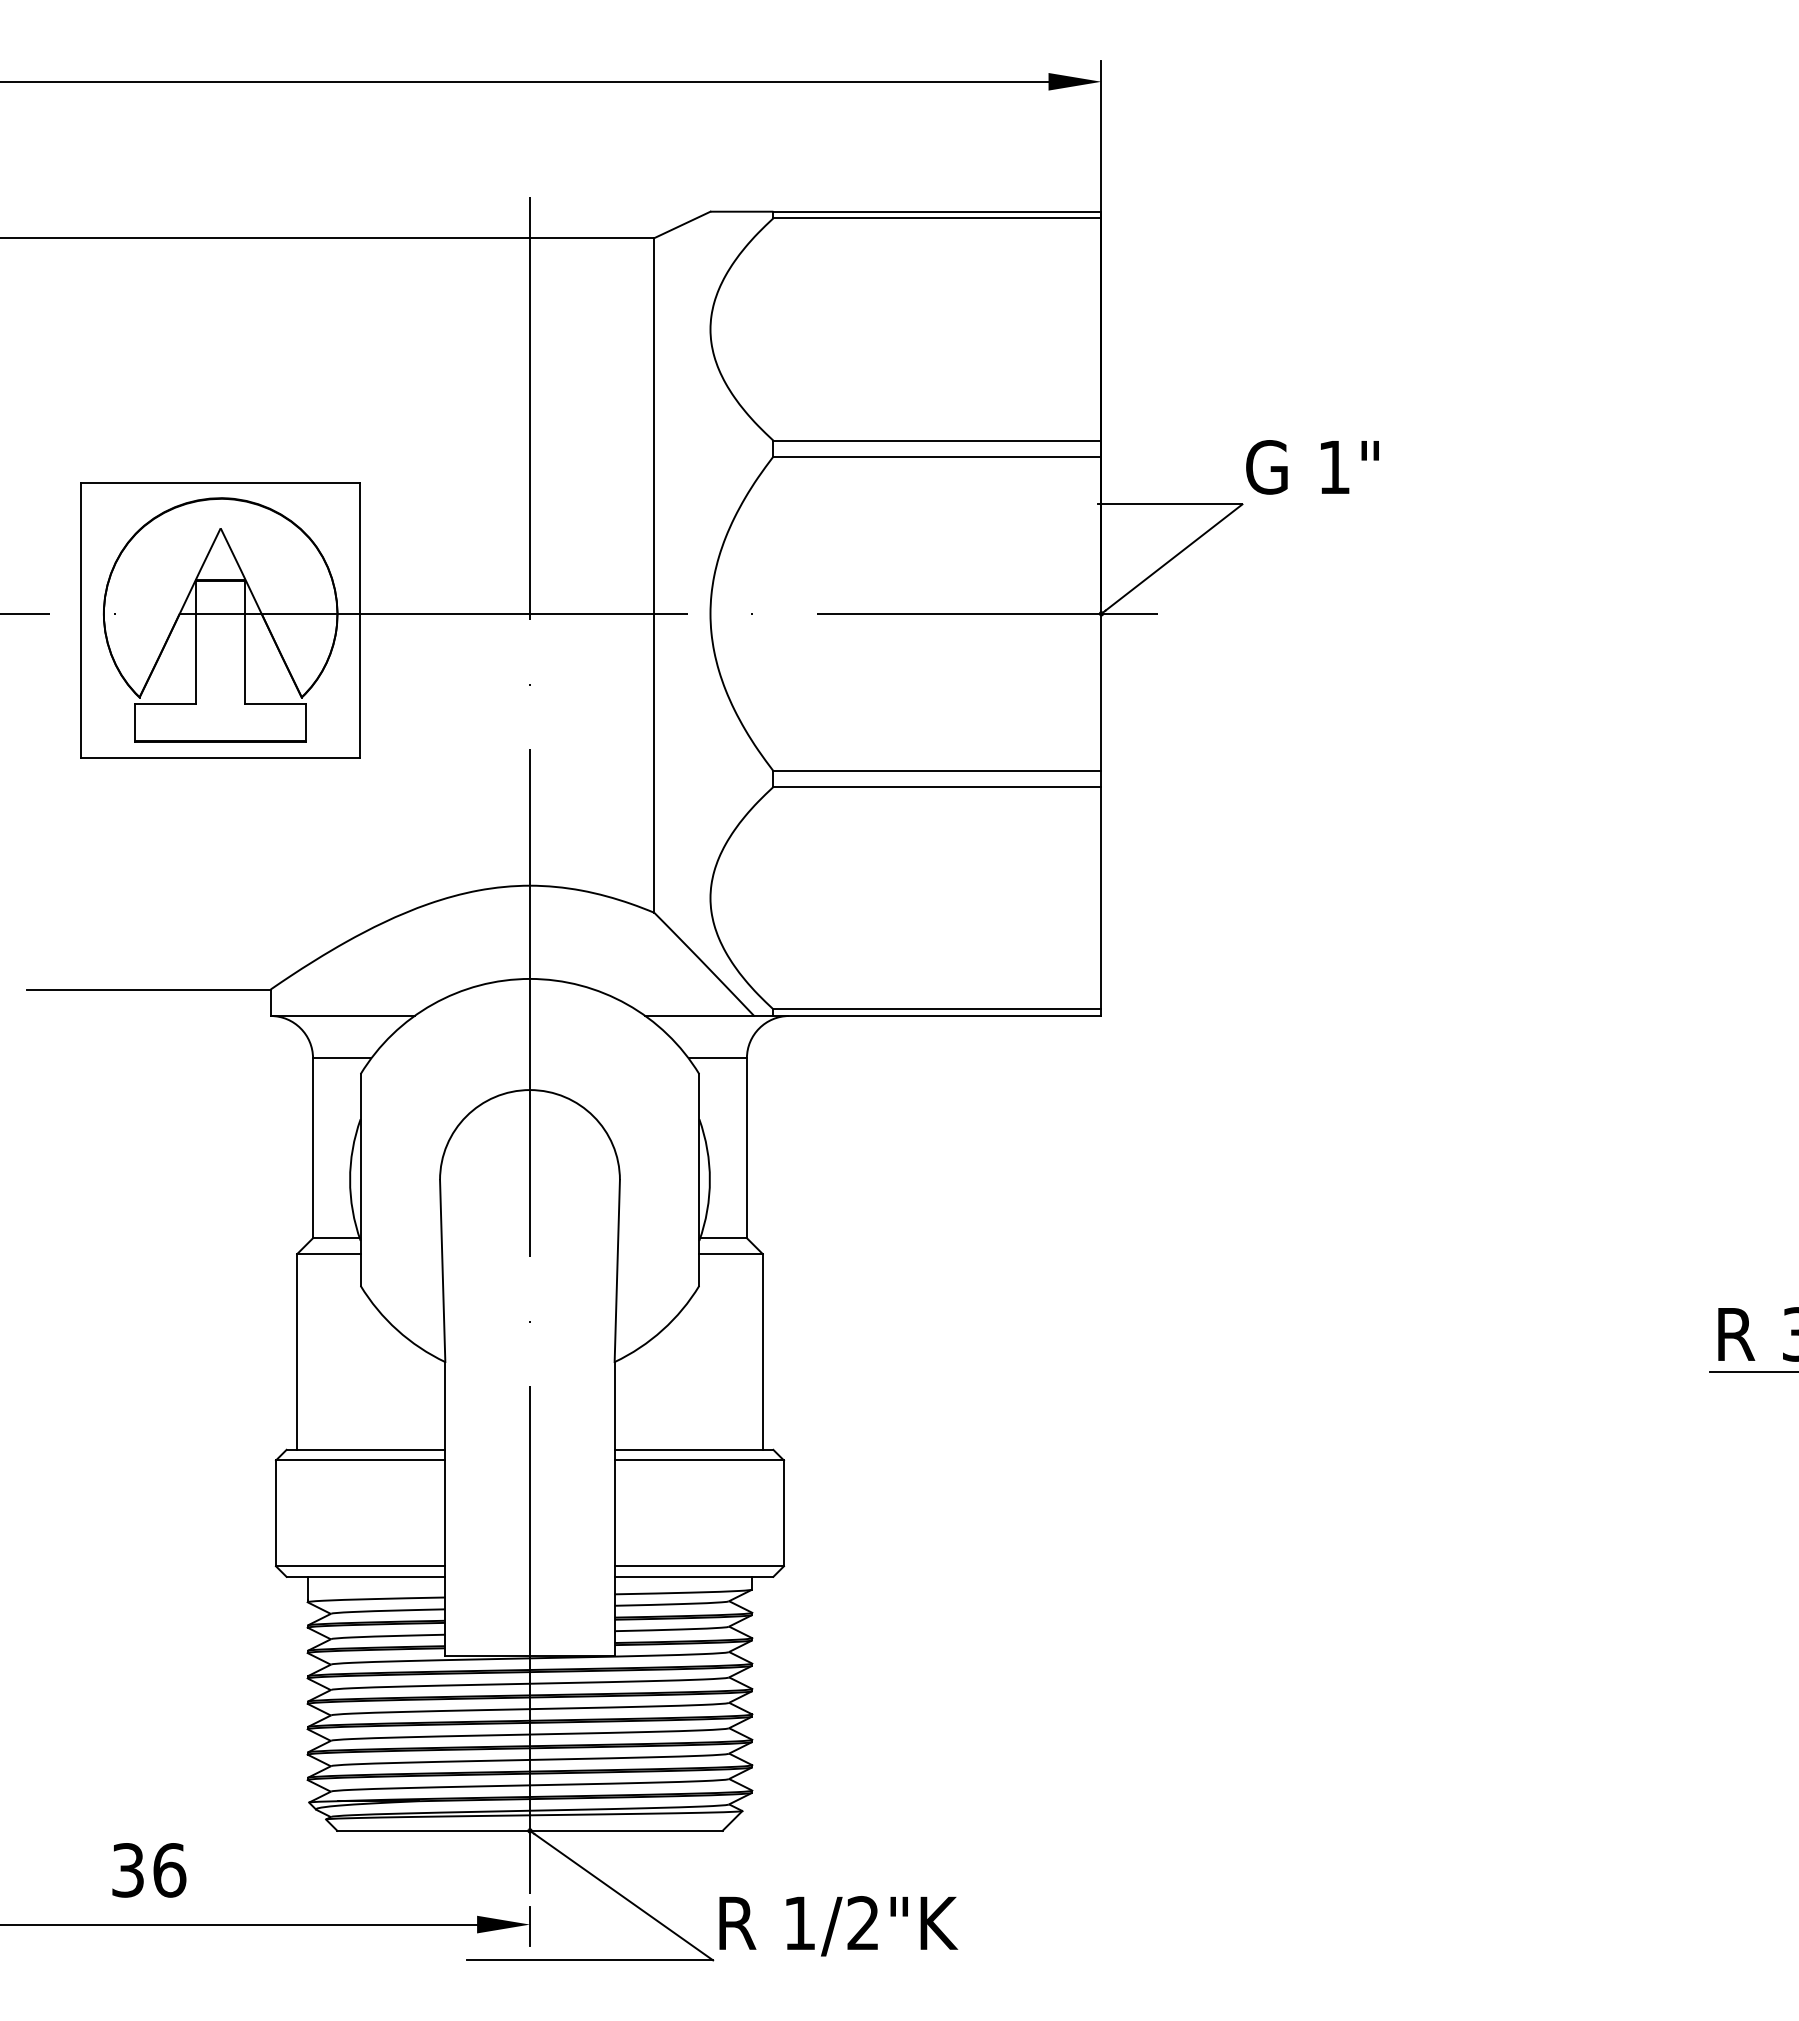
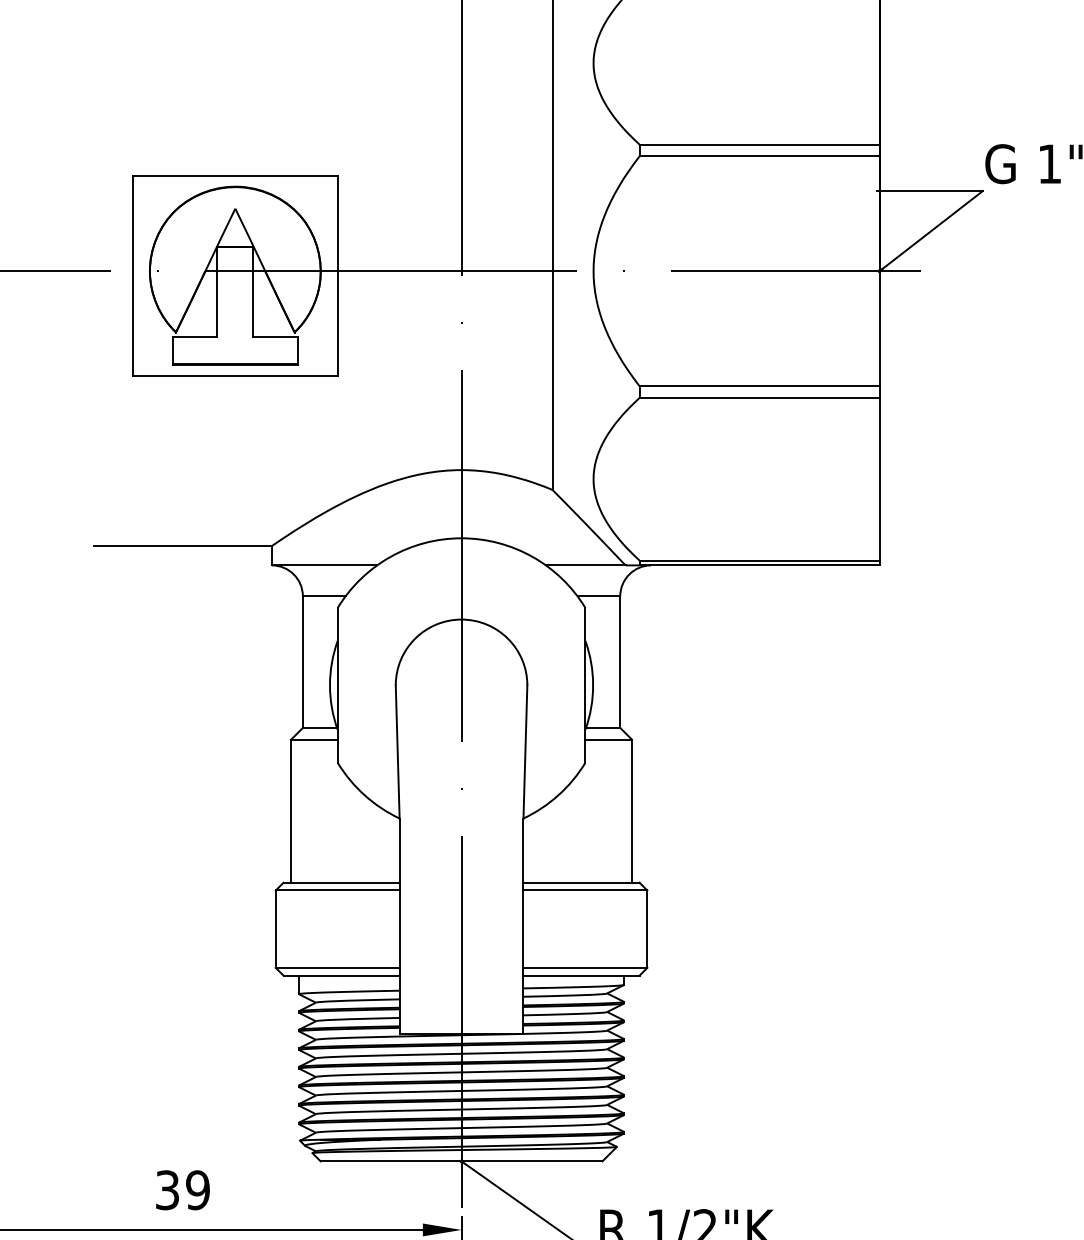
text: (169, 1870) -> (197, 1190), 36 -> 39

